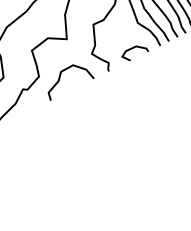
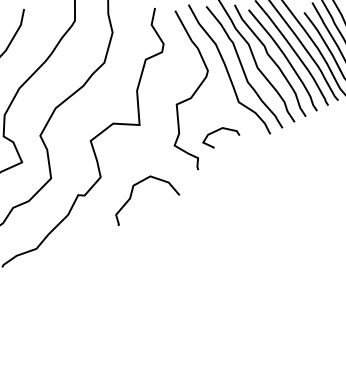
curve: (132, 48) -> (217, 131), moved
curve: (60, 78) -> (132, 194), moved

